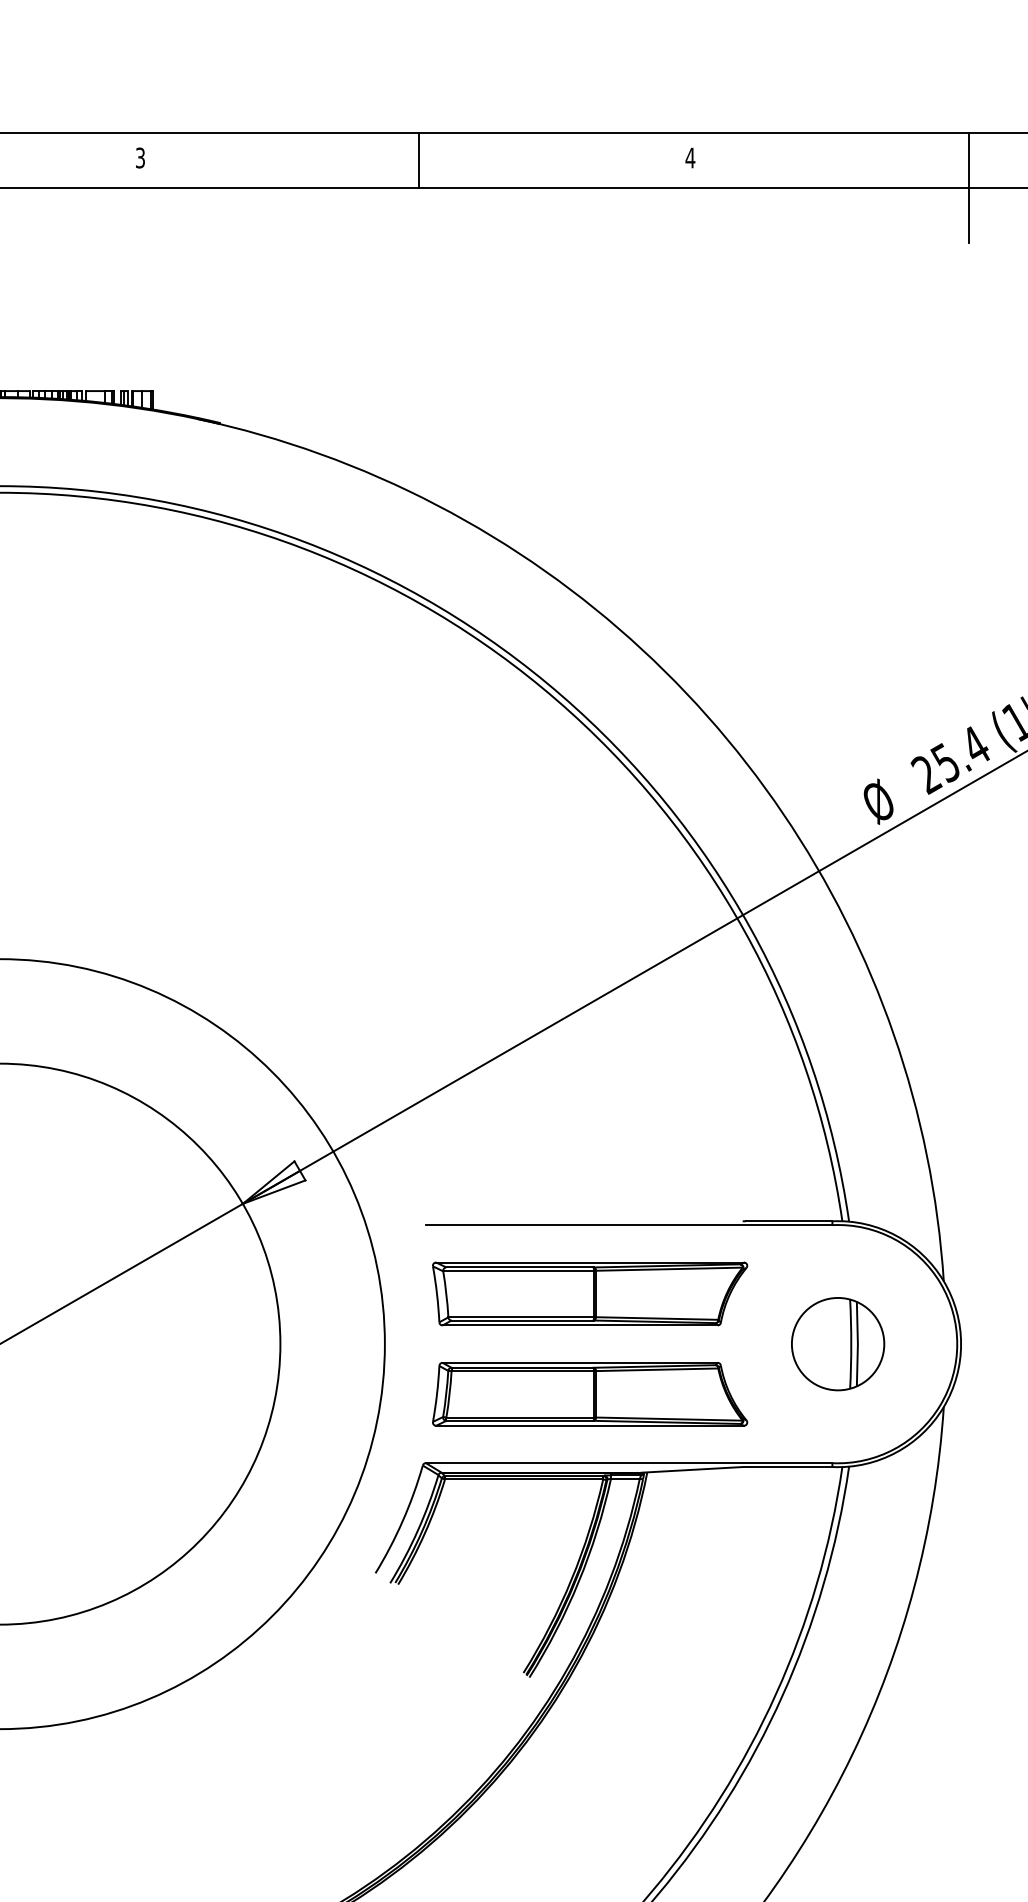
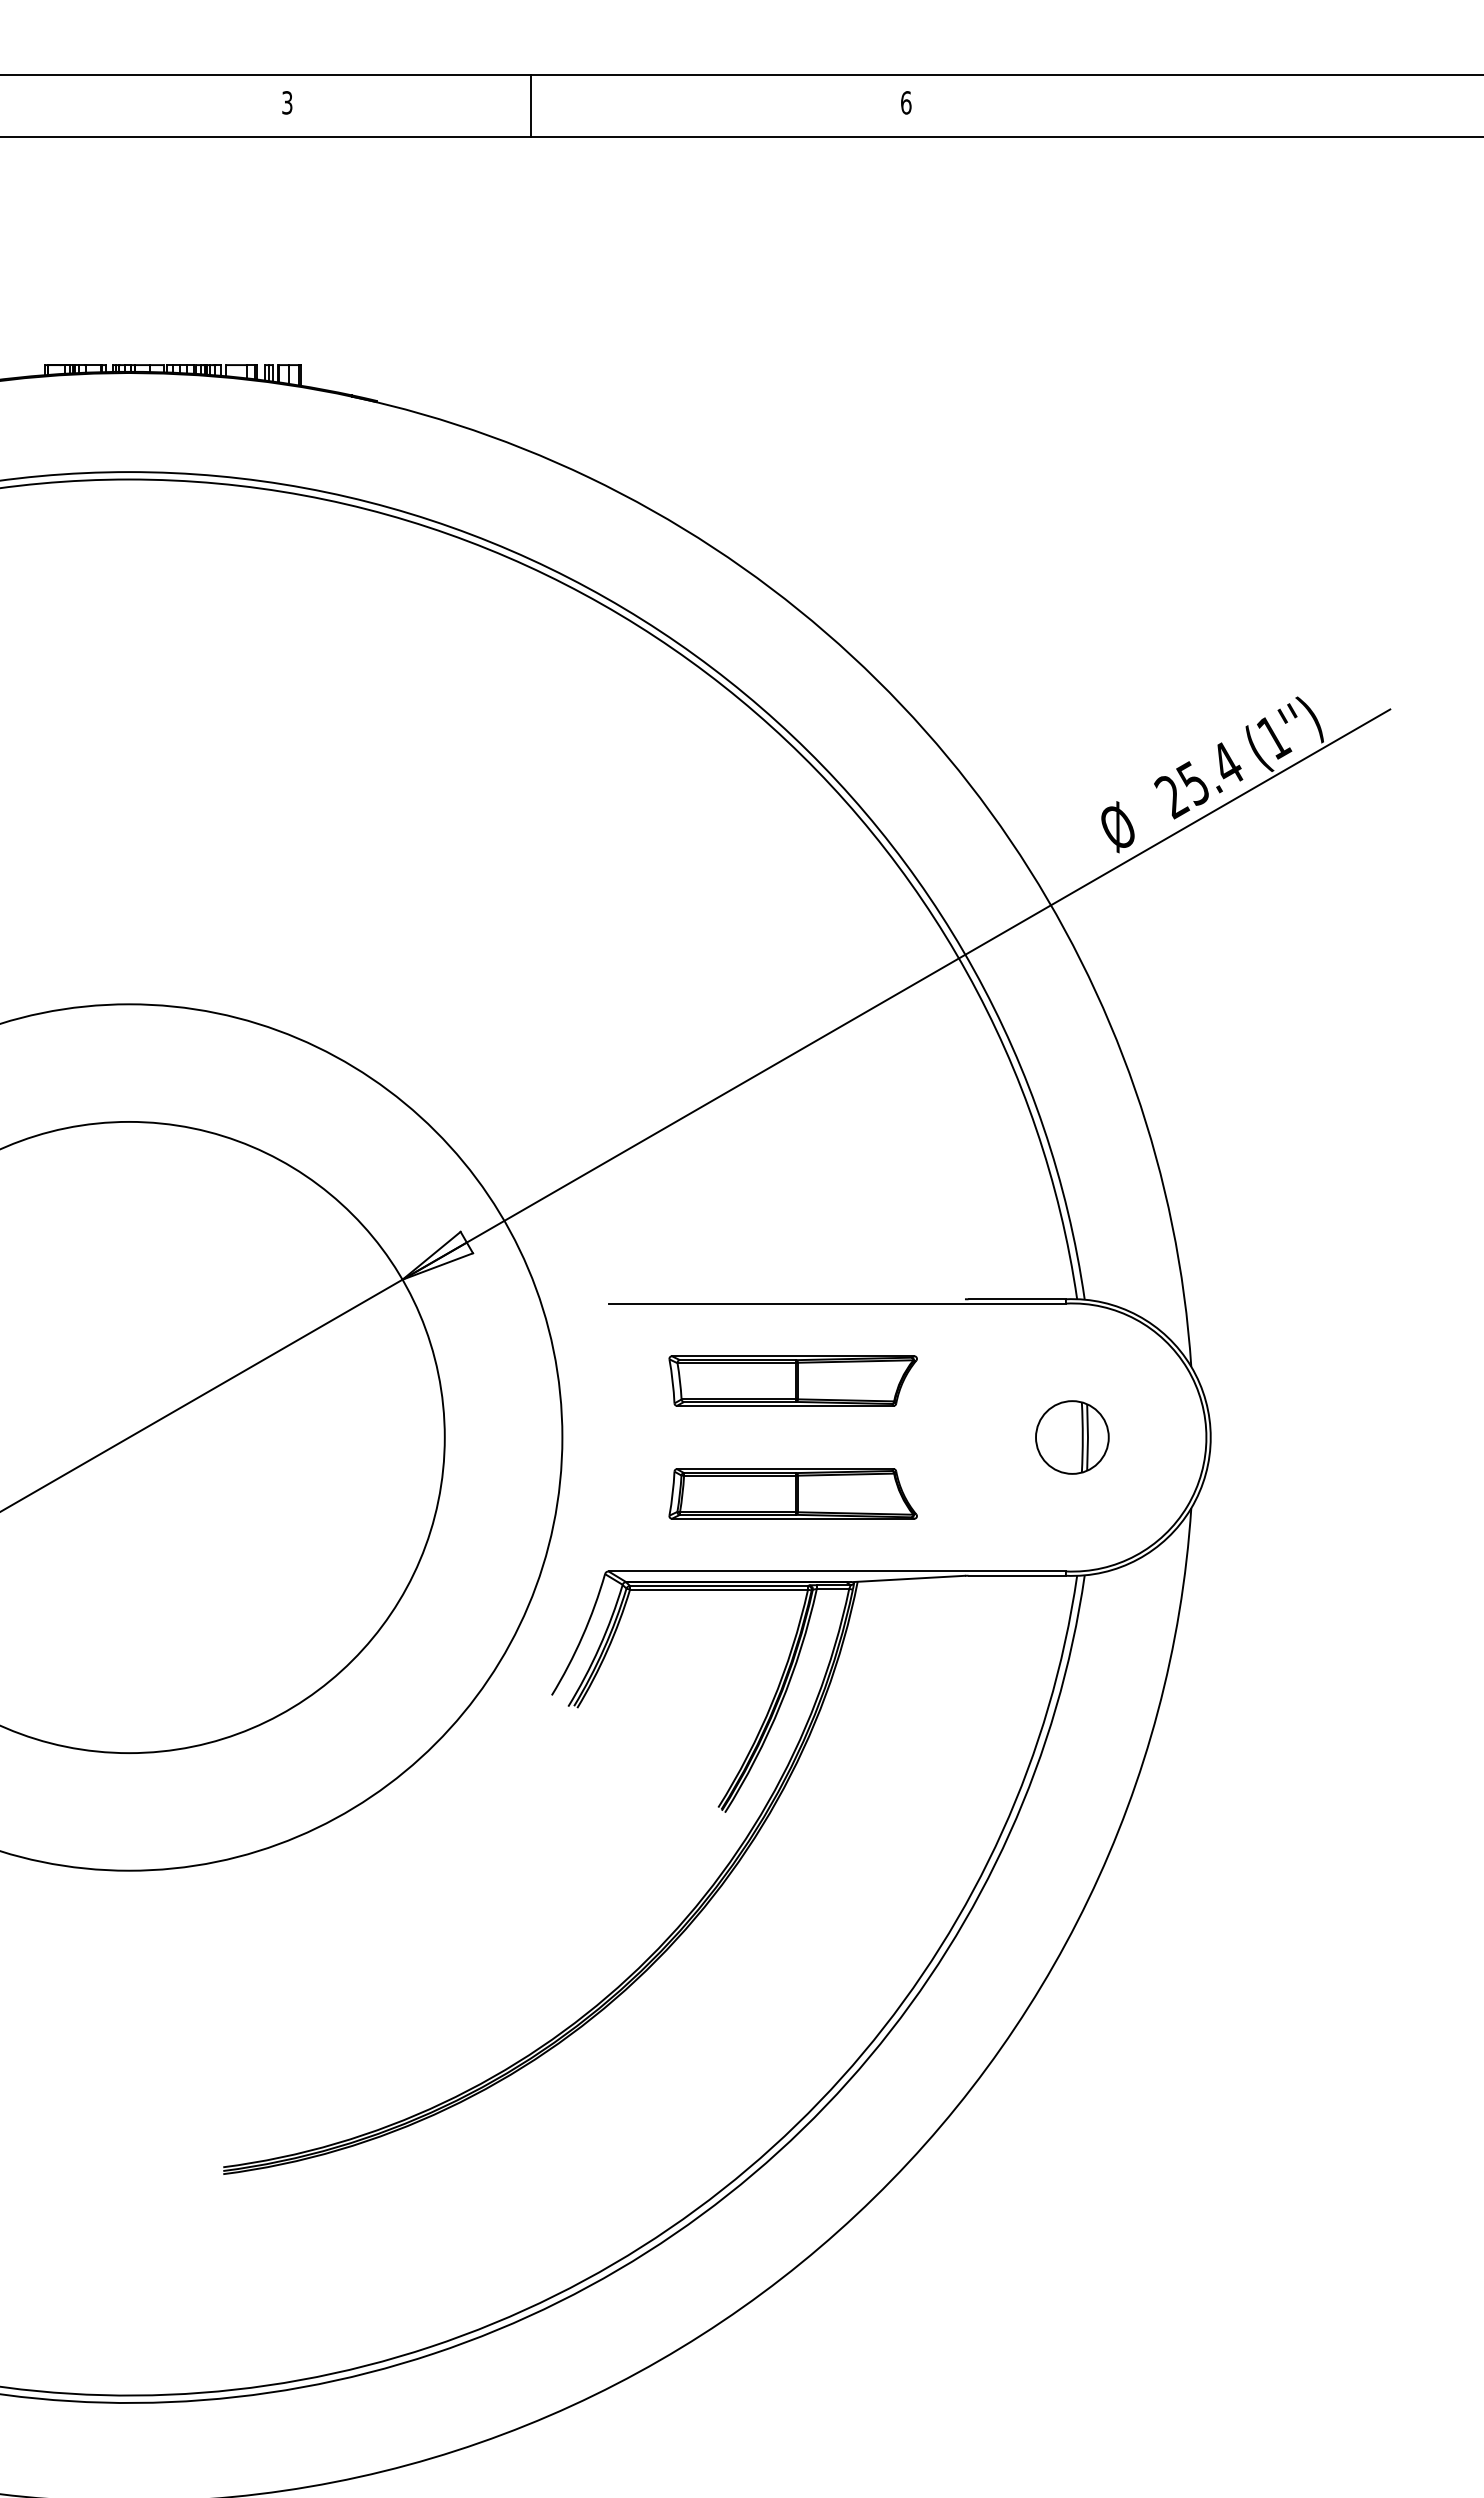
text: (689, 157) -> (905, 102), 4 -> 6
line: (418, 160) -> (531, 105), moved
line: (968, 187) -> (1219, 136), removed
part: (589, 1293) -> (792, 1380), size x0.7
part: (838, 1344) -> (1072, 1437), size x0.7
part: (589, 1393) -> (792, 1493), size x0.7

